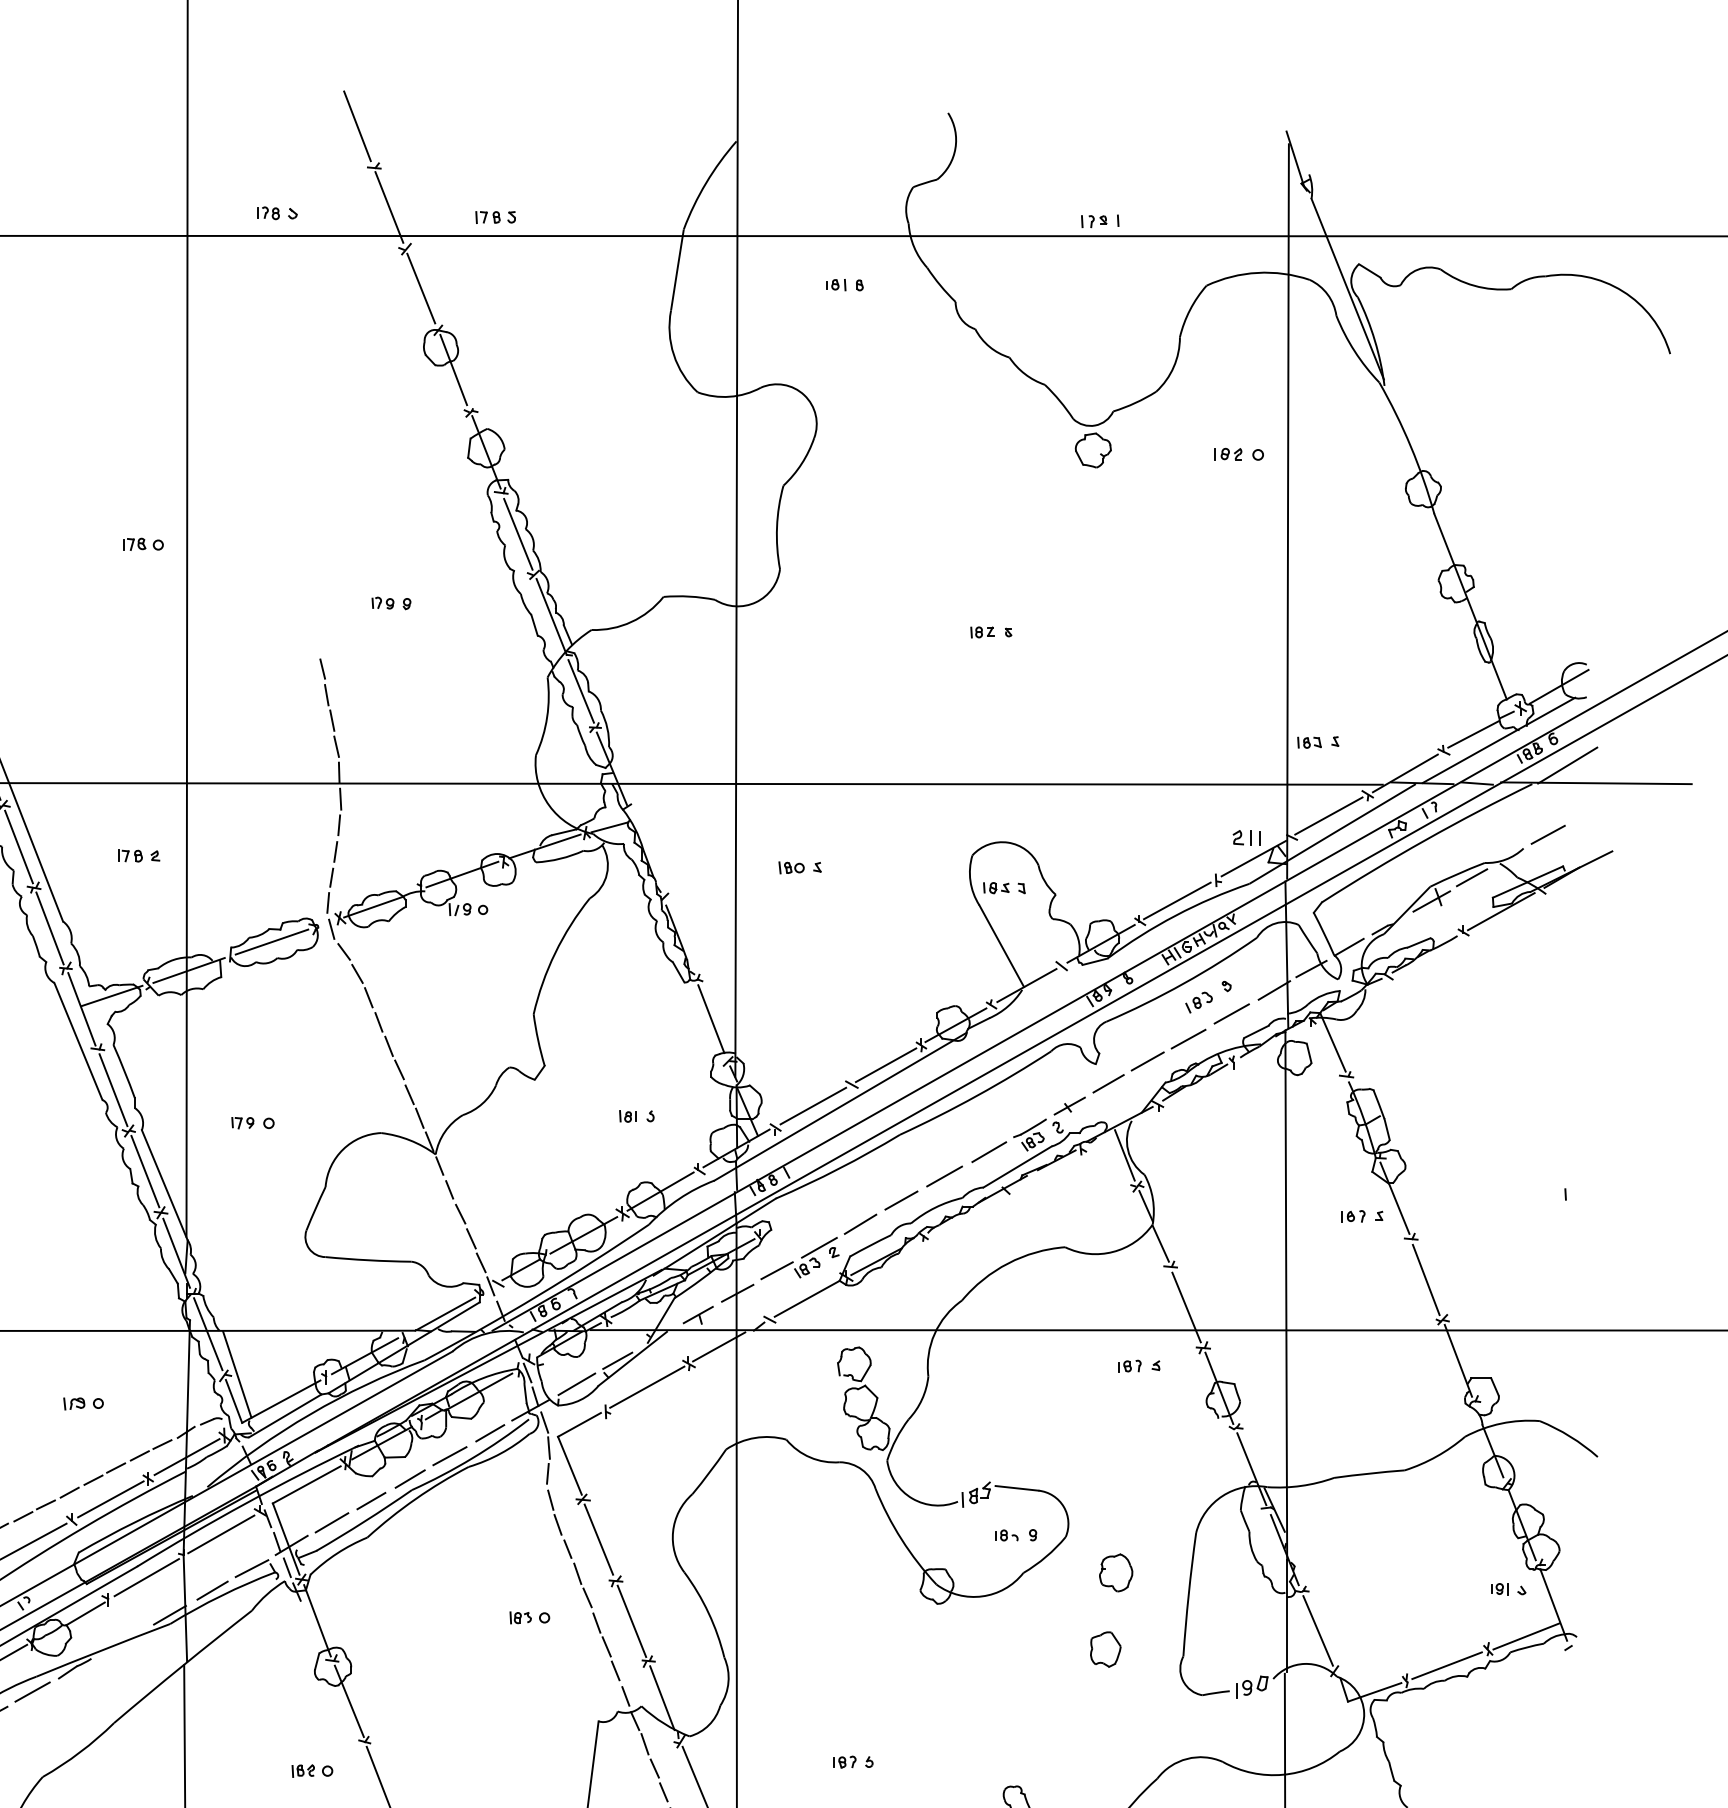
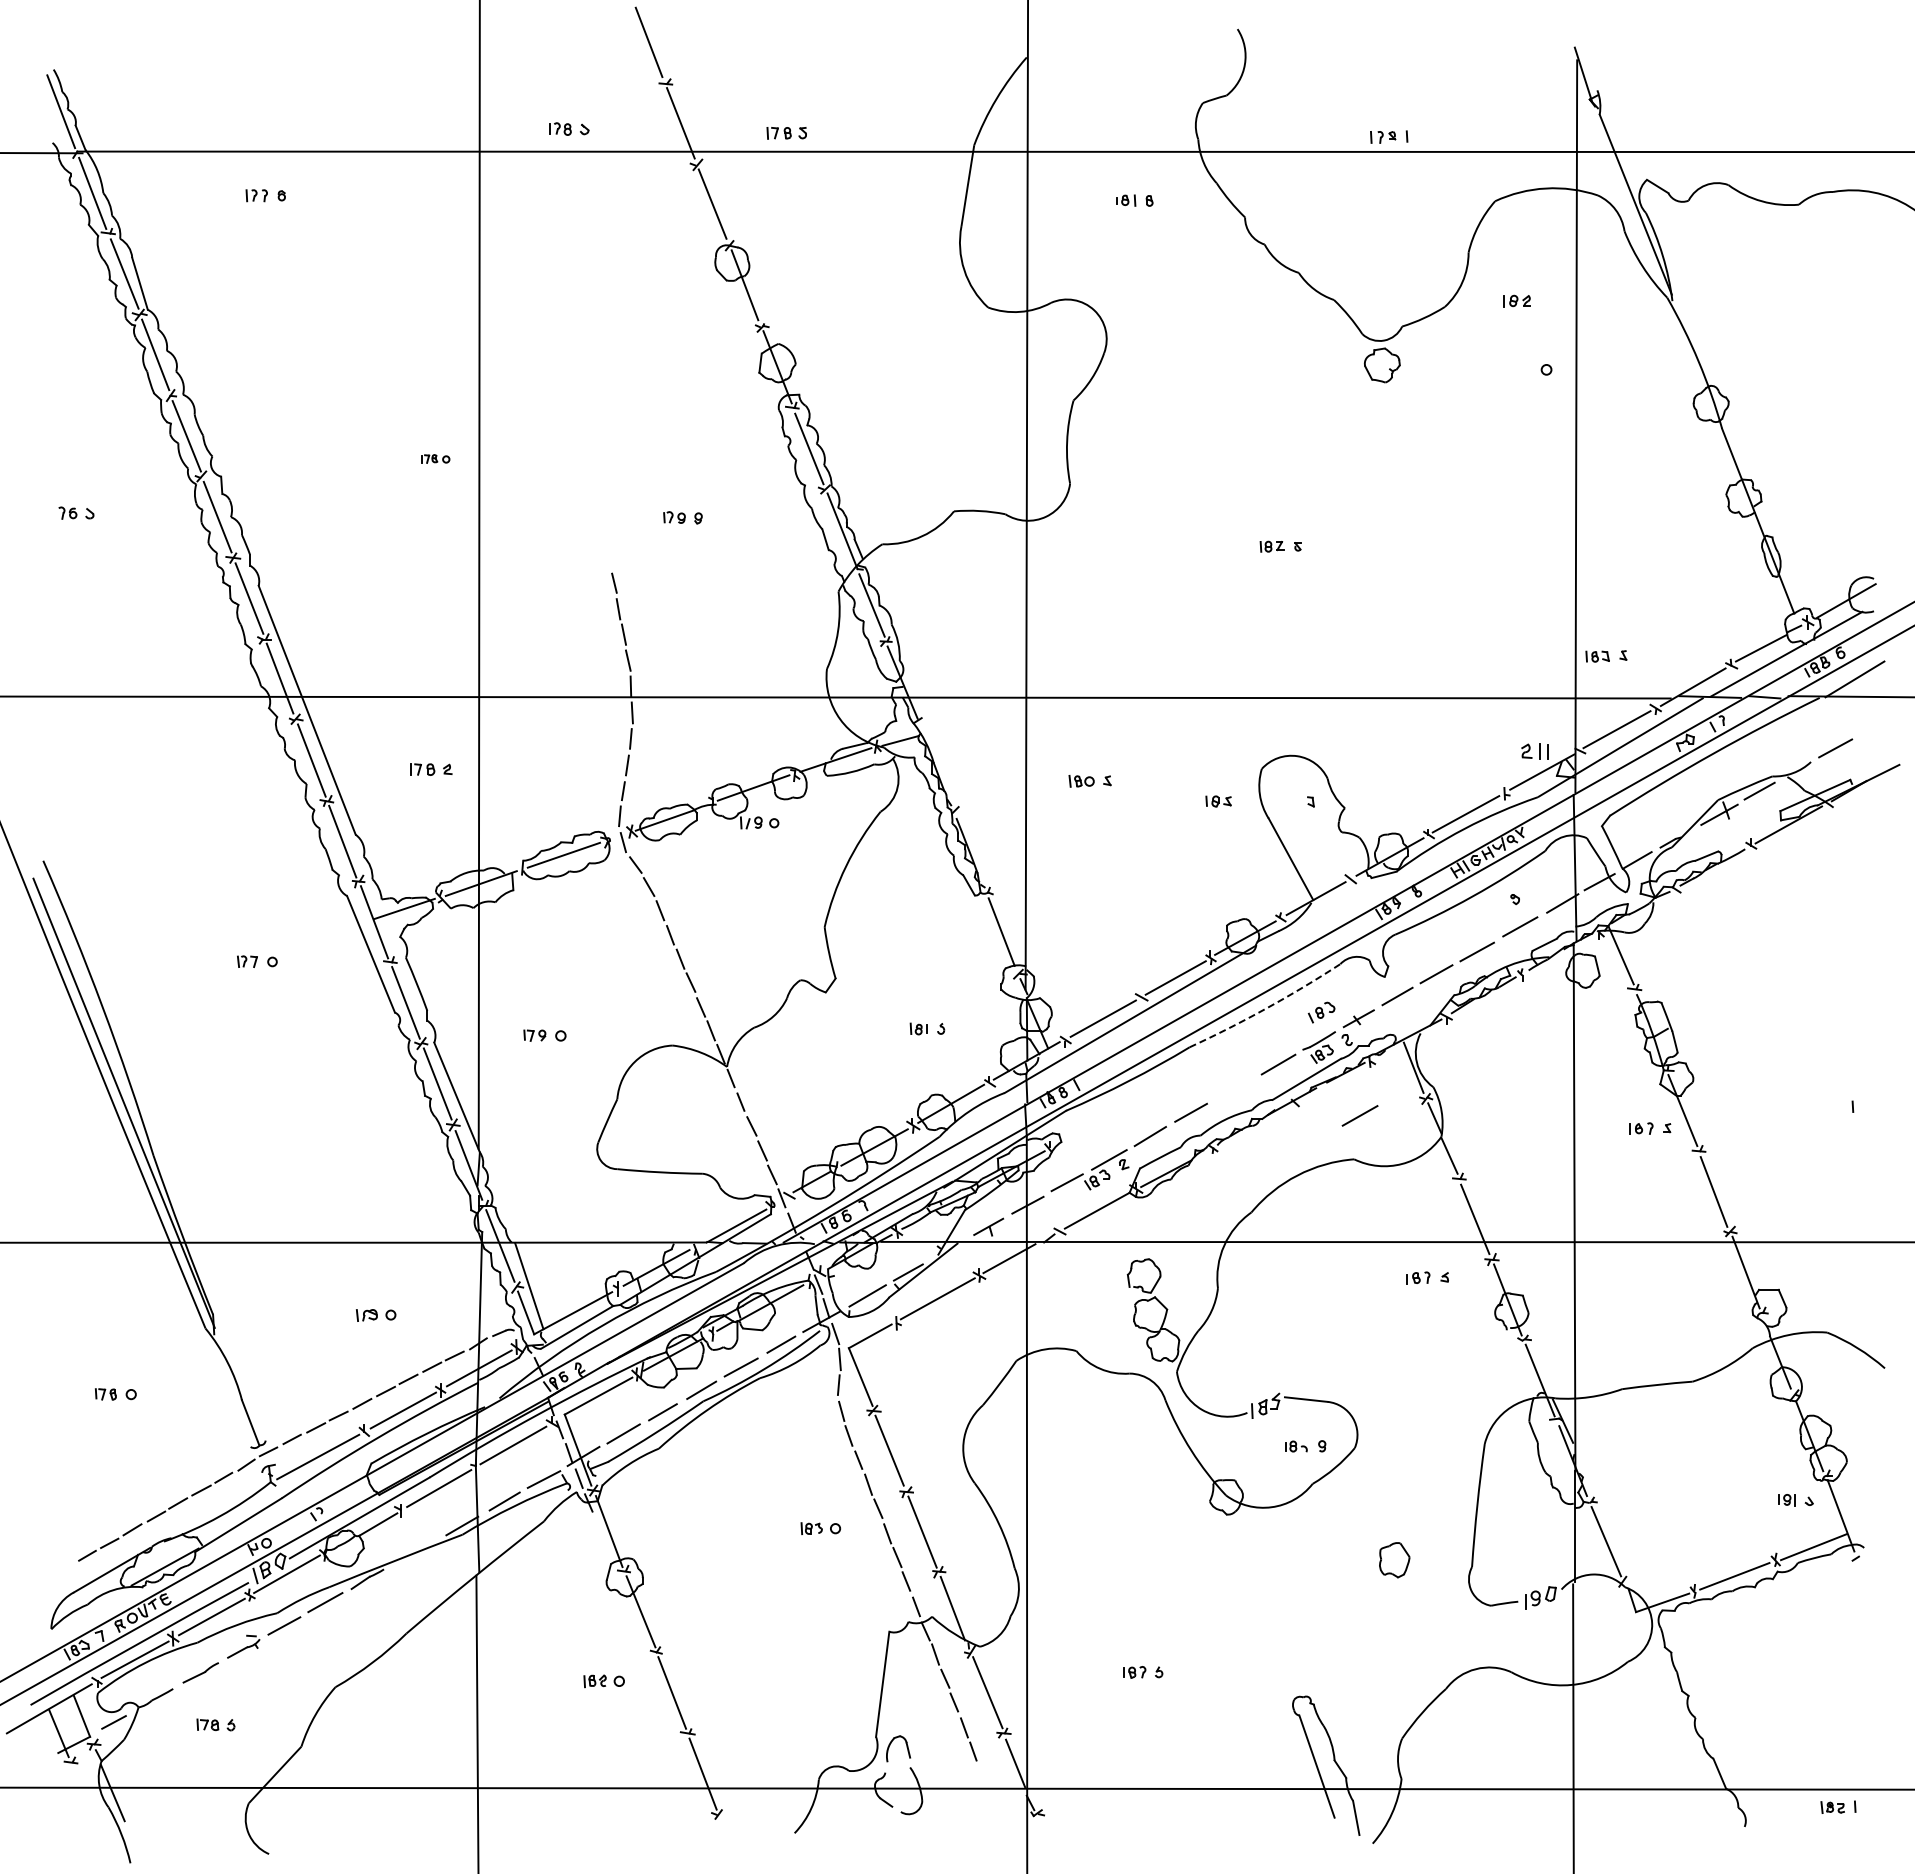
part: (1228, 453) -> (1516, 300), moved
part: (143, 543) -> (435, 458), size x0.7
part: (996, 888) -> (1218, 801), moved
part: (1198, 1002) -> (1321, 1012), moved
arc: (977, 1095) -> (1266, 1008), solid -> dashed
line: (943, 1176) -> (1359, 1115), moved
part: (1116, 1572) -> (1405, 1483), removed

